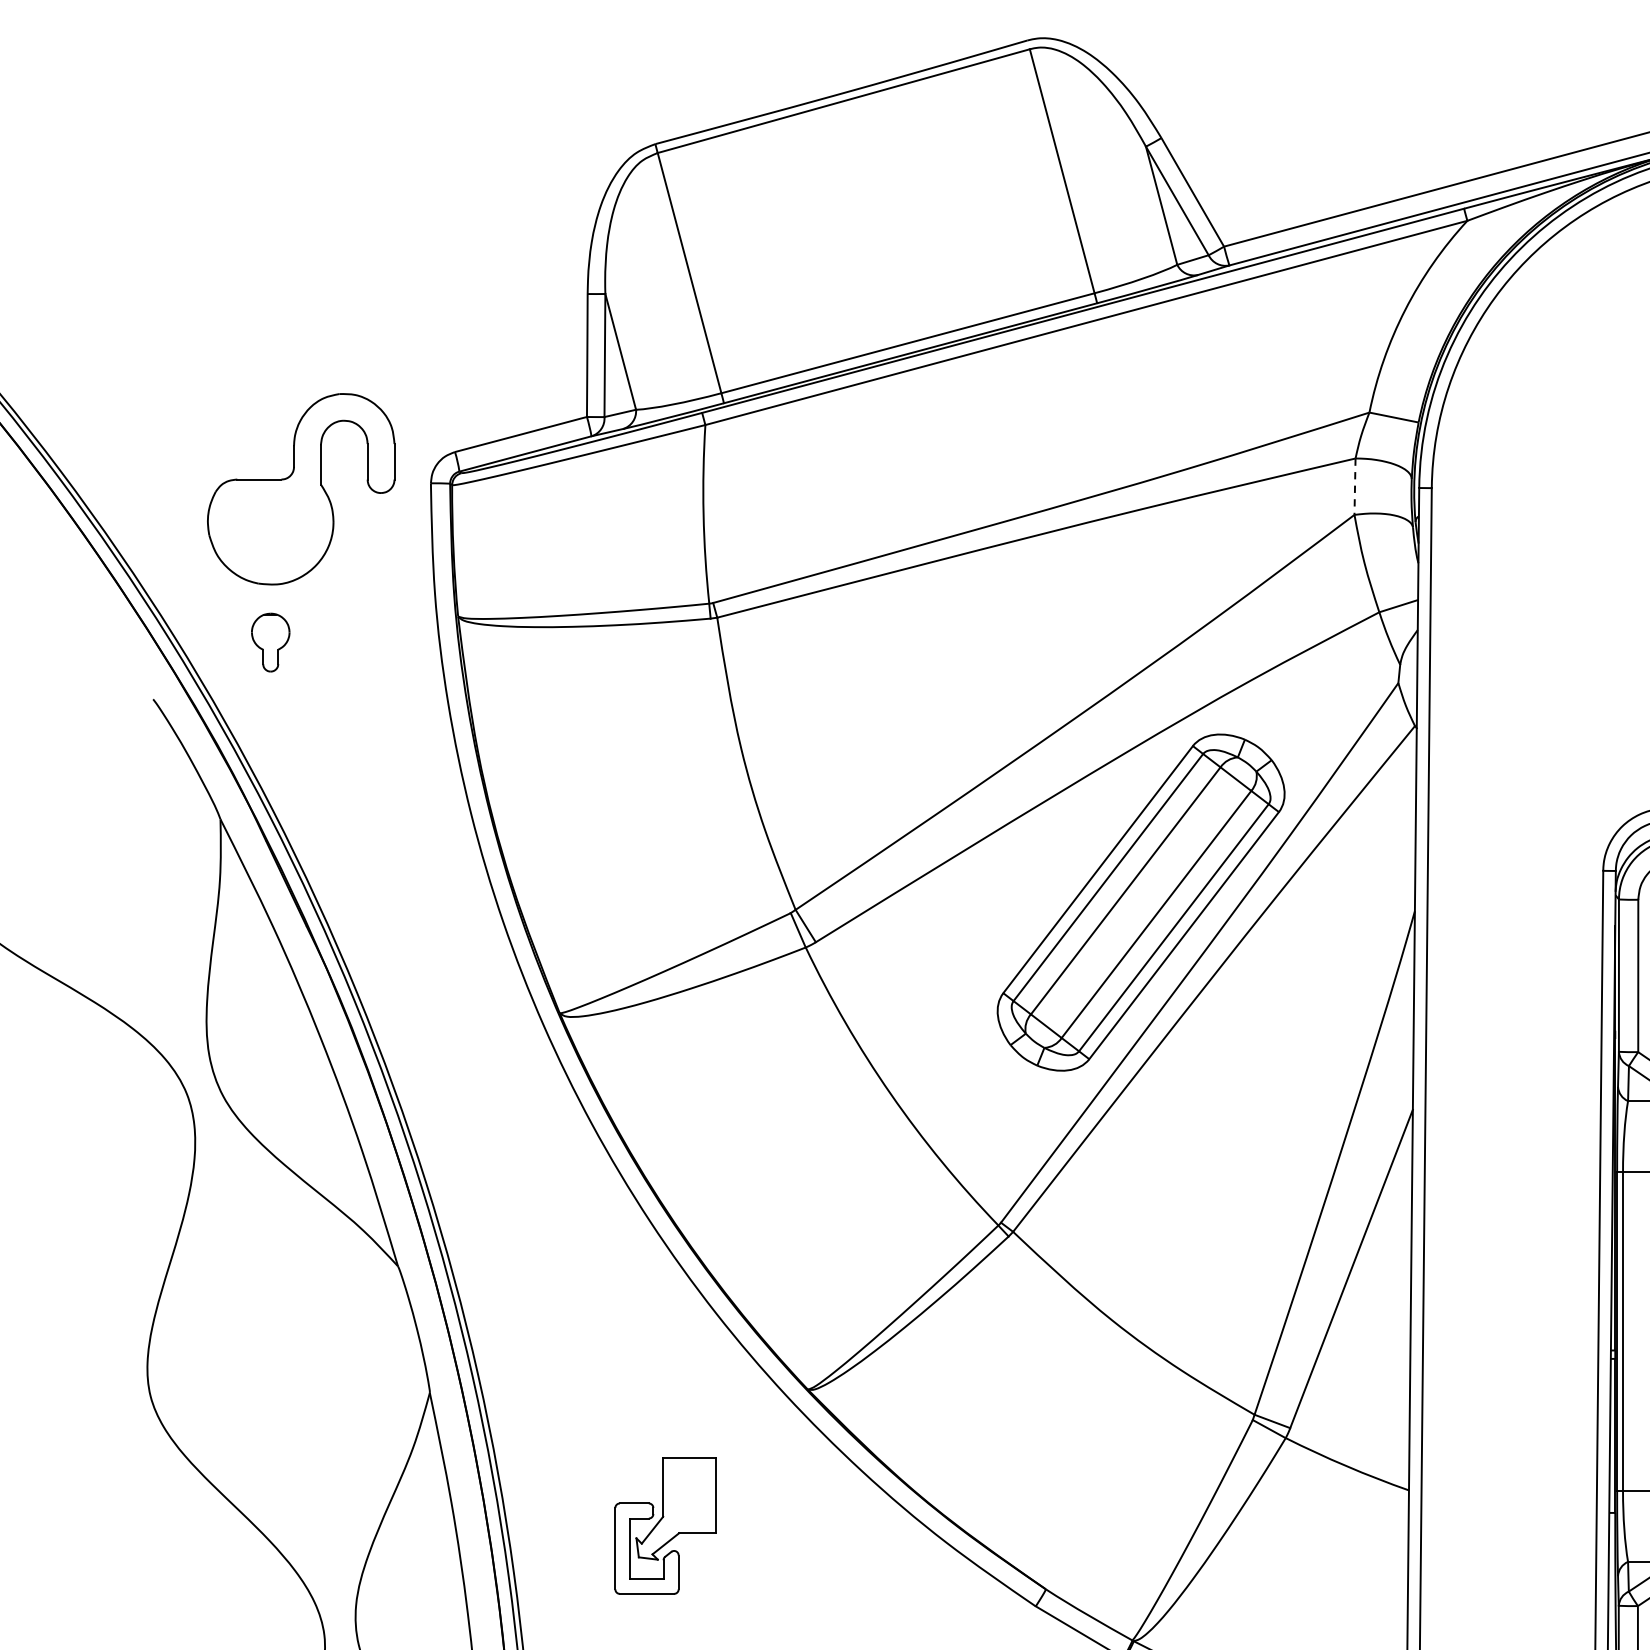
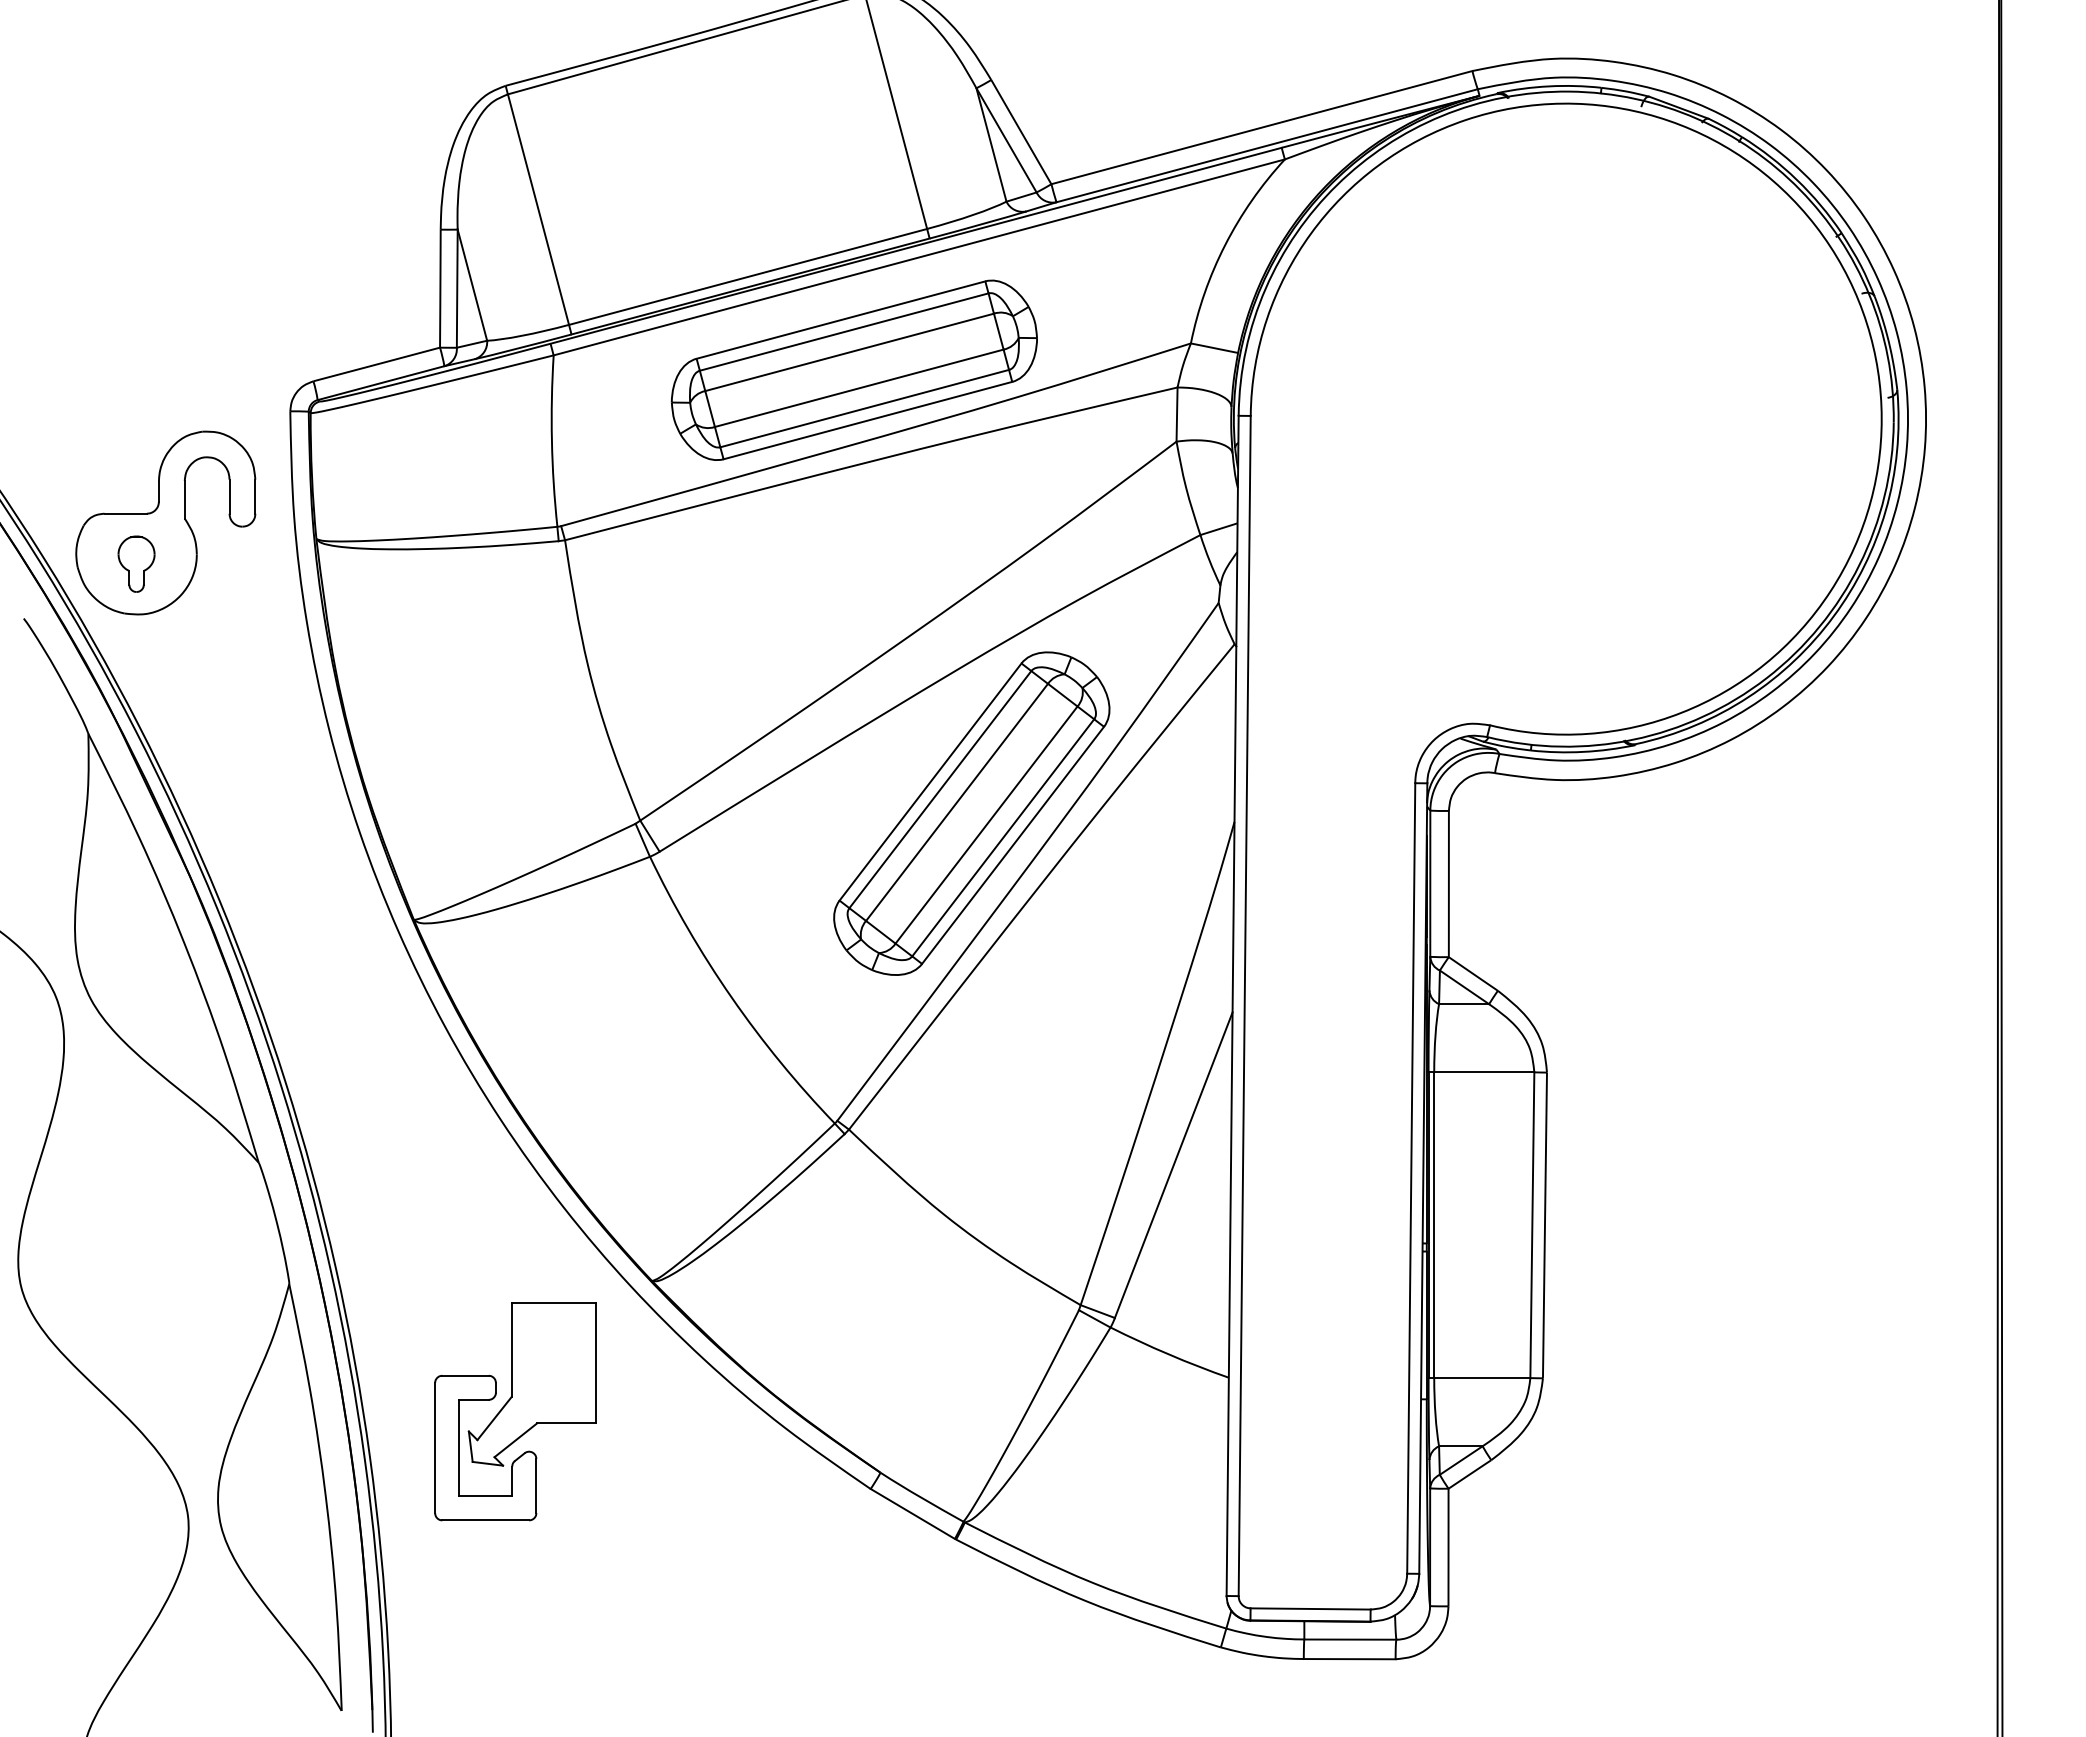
part: (1017, 439) -> (853, 369), added
line: (1355, 487) -> (1177, 415), dashed -> solid
part: (300, 488) -> (165, 522), moved
part: (665, 1525) -> (515, 1411), size x1.67

